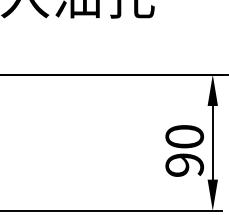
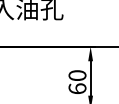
text: (184, 164) -> (77, 88), 90 -> 60

